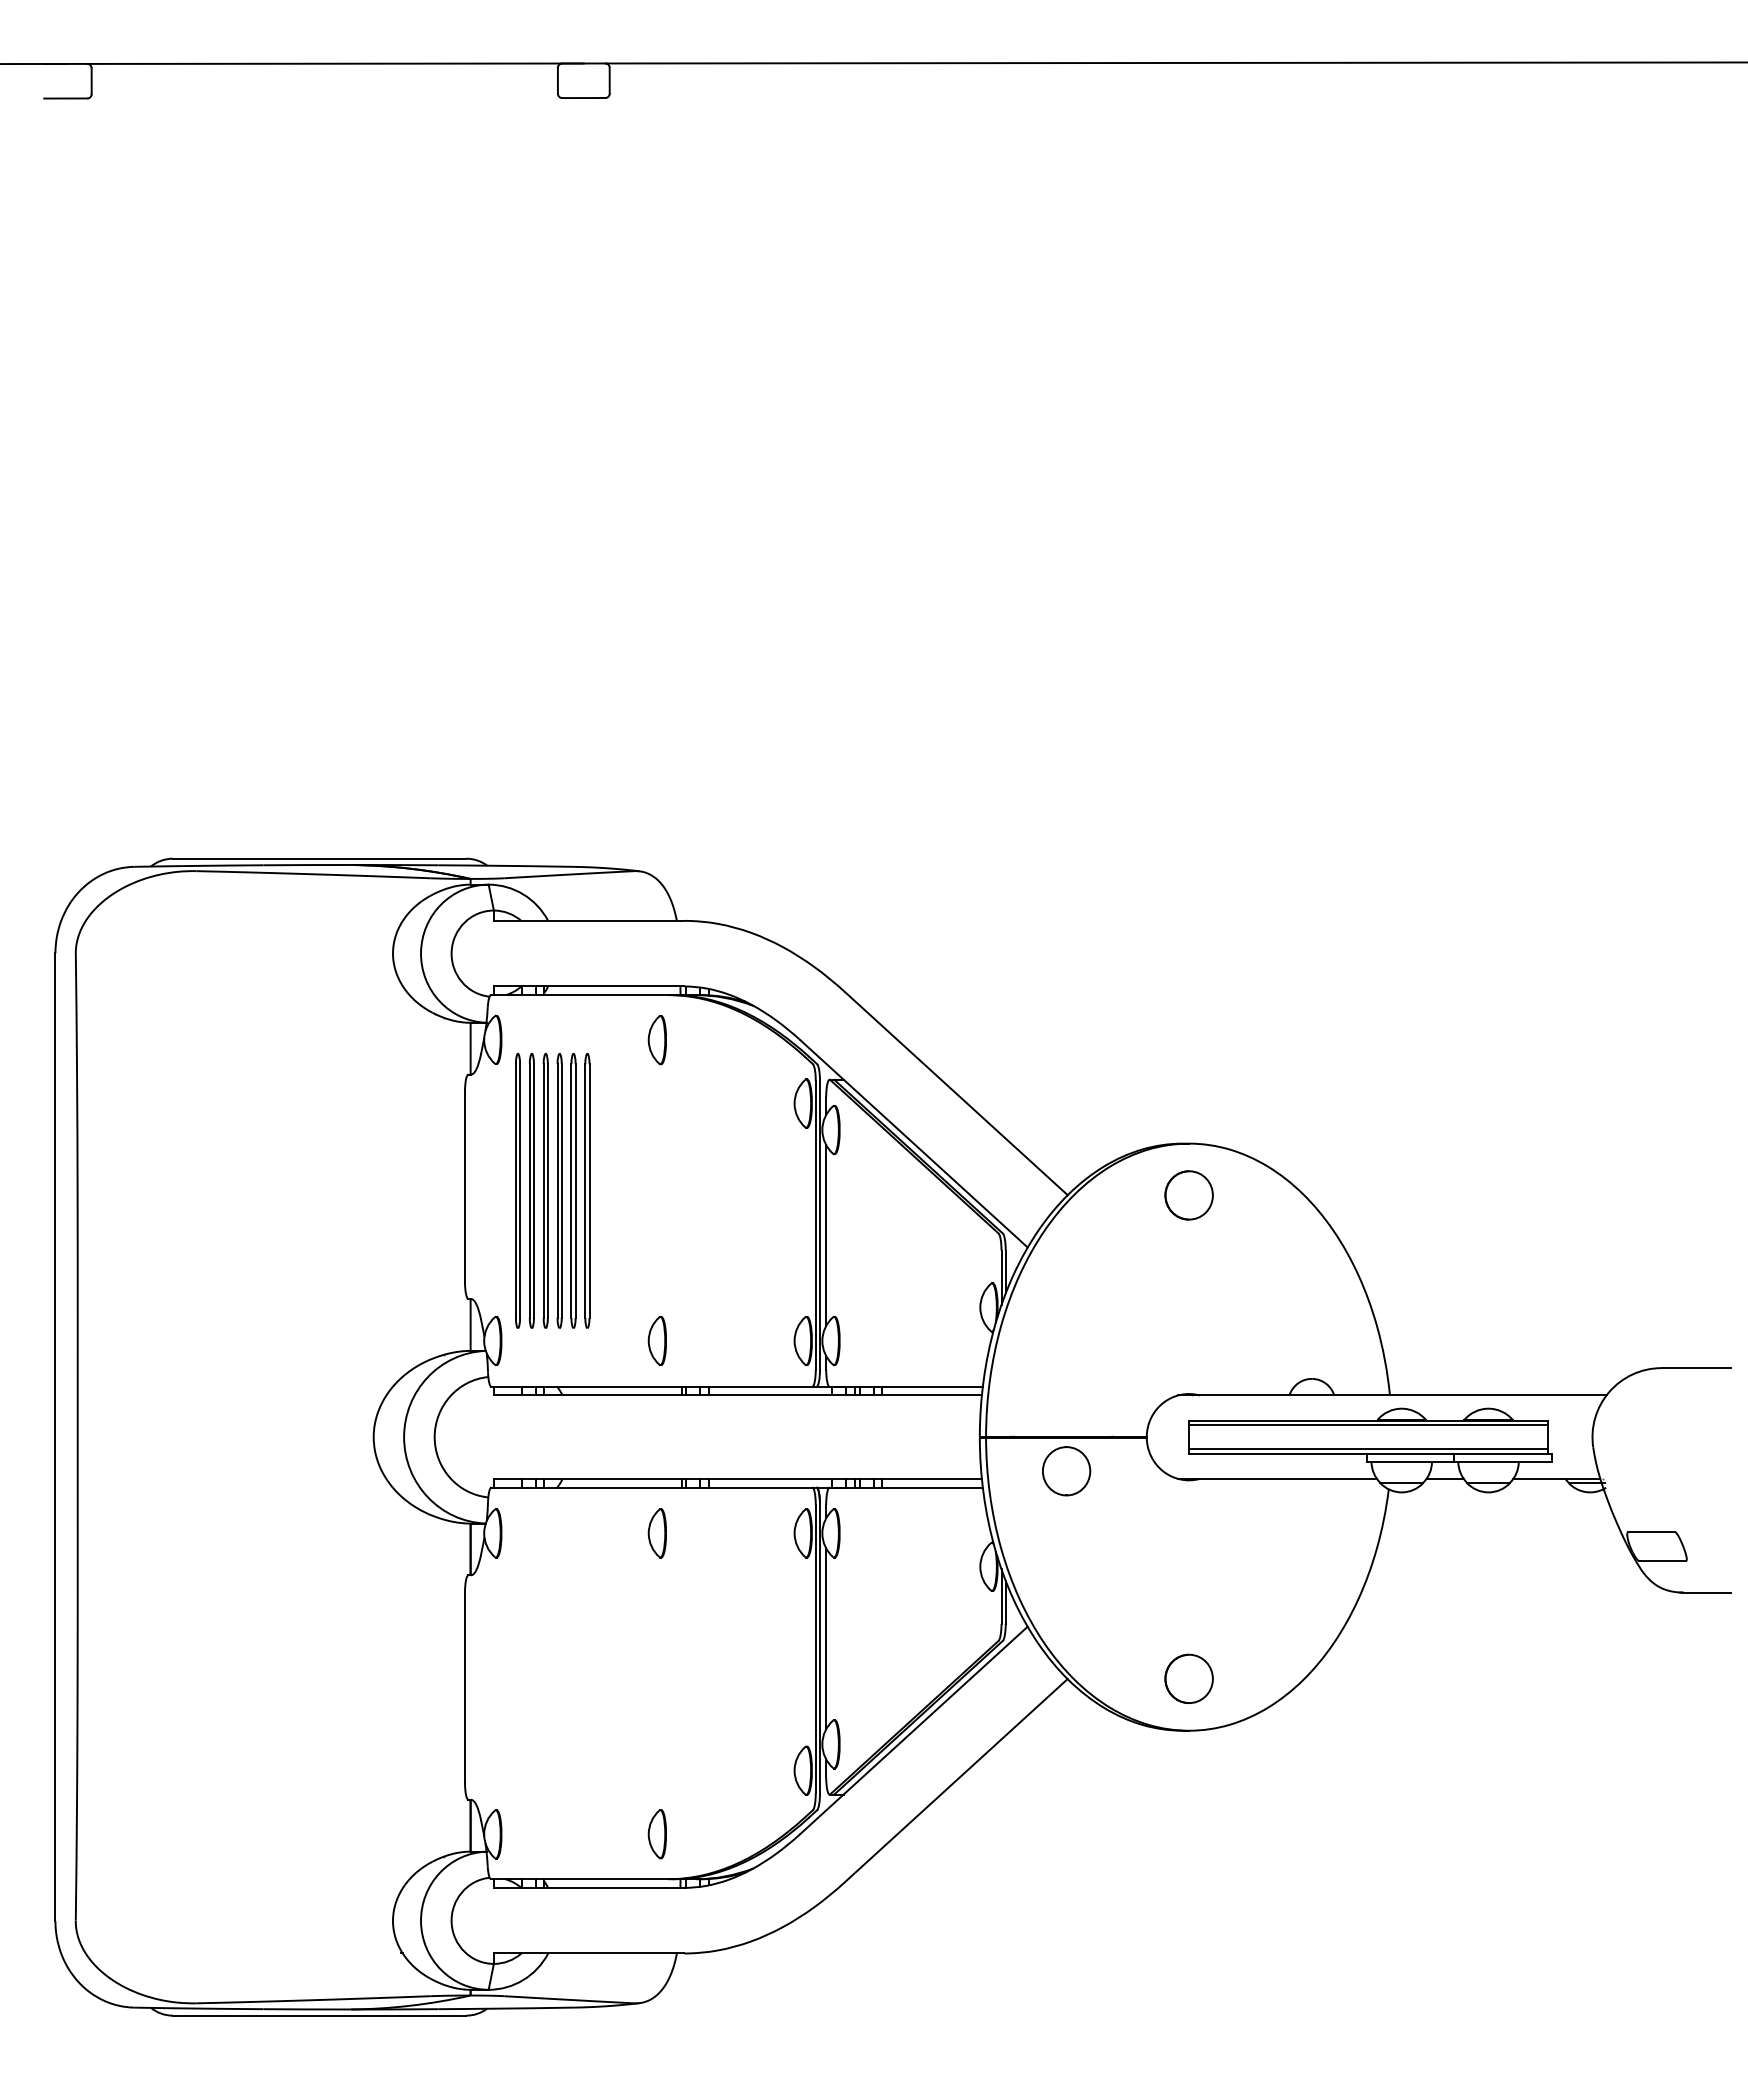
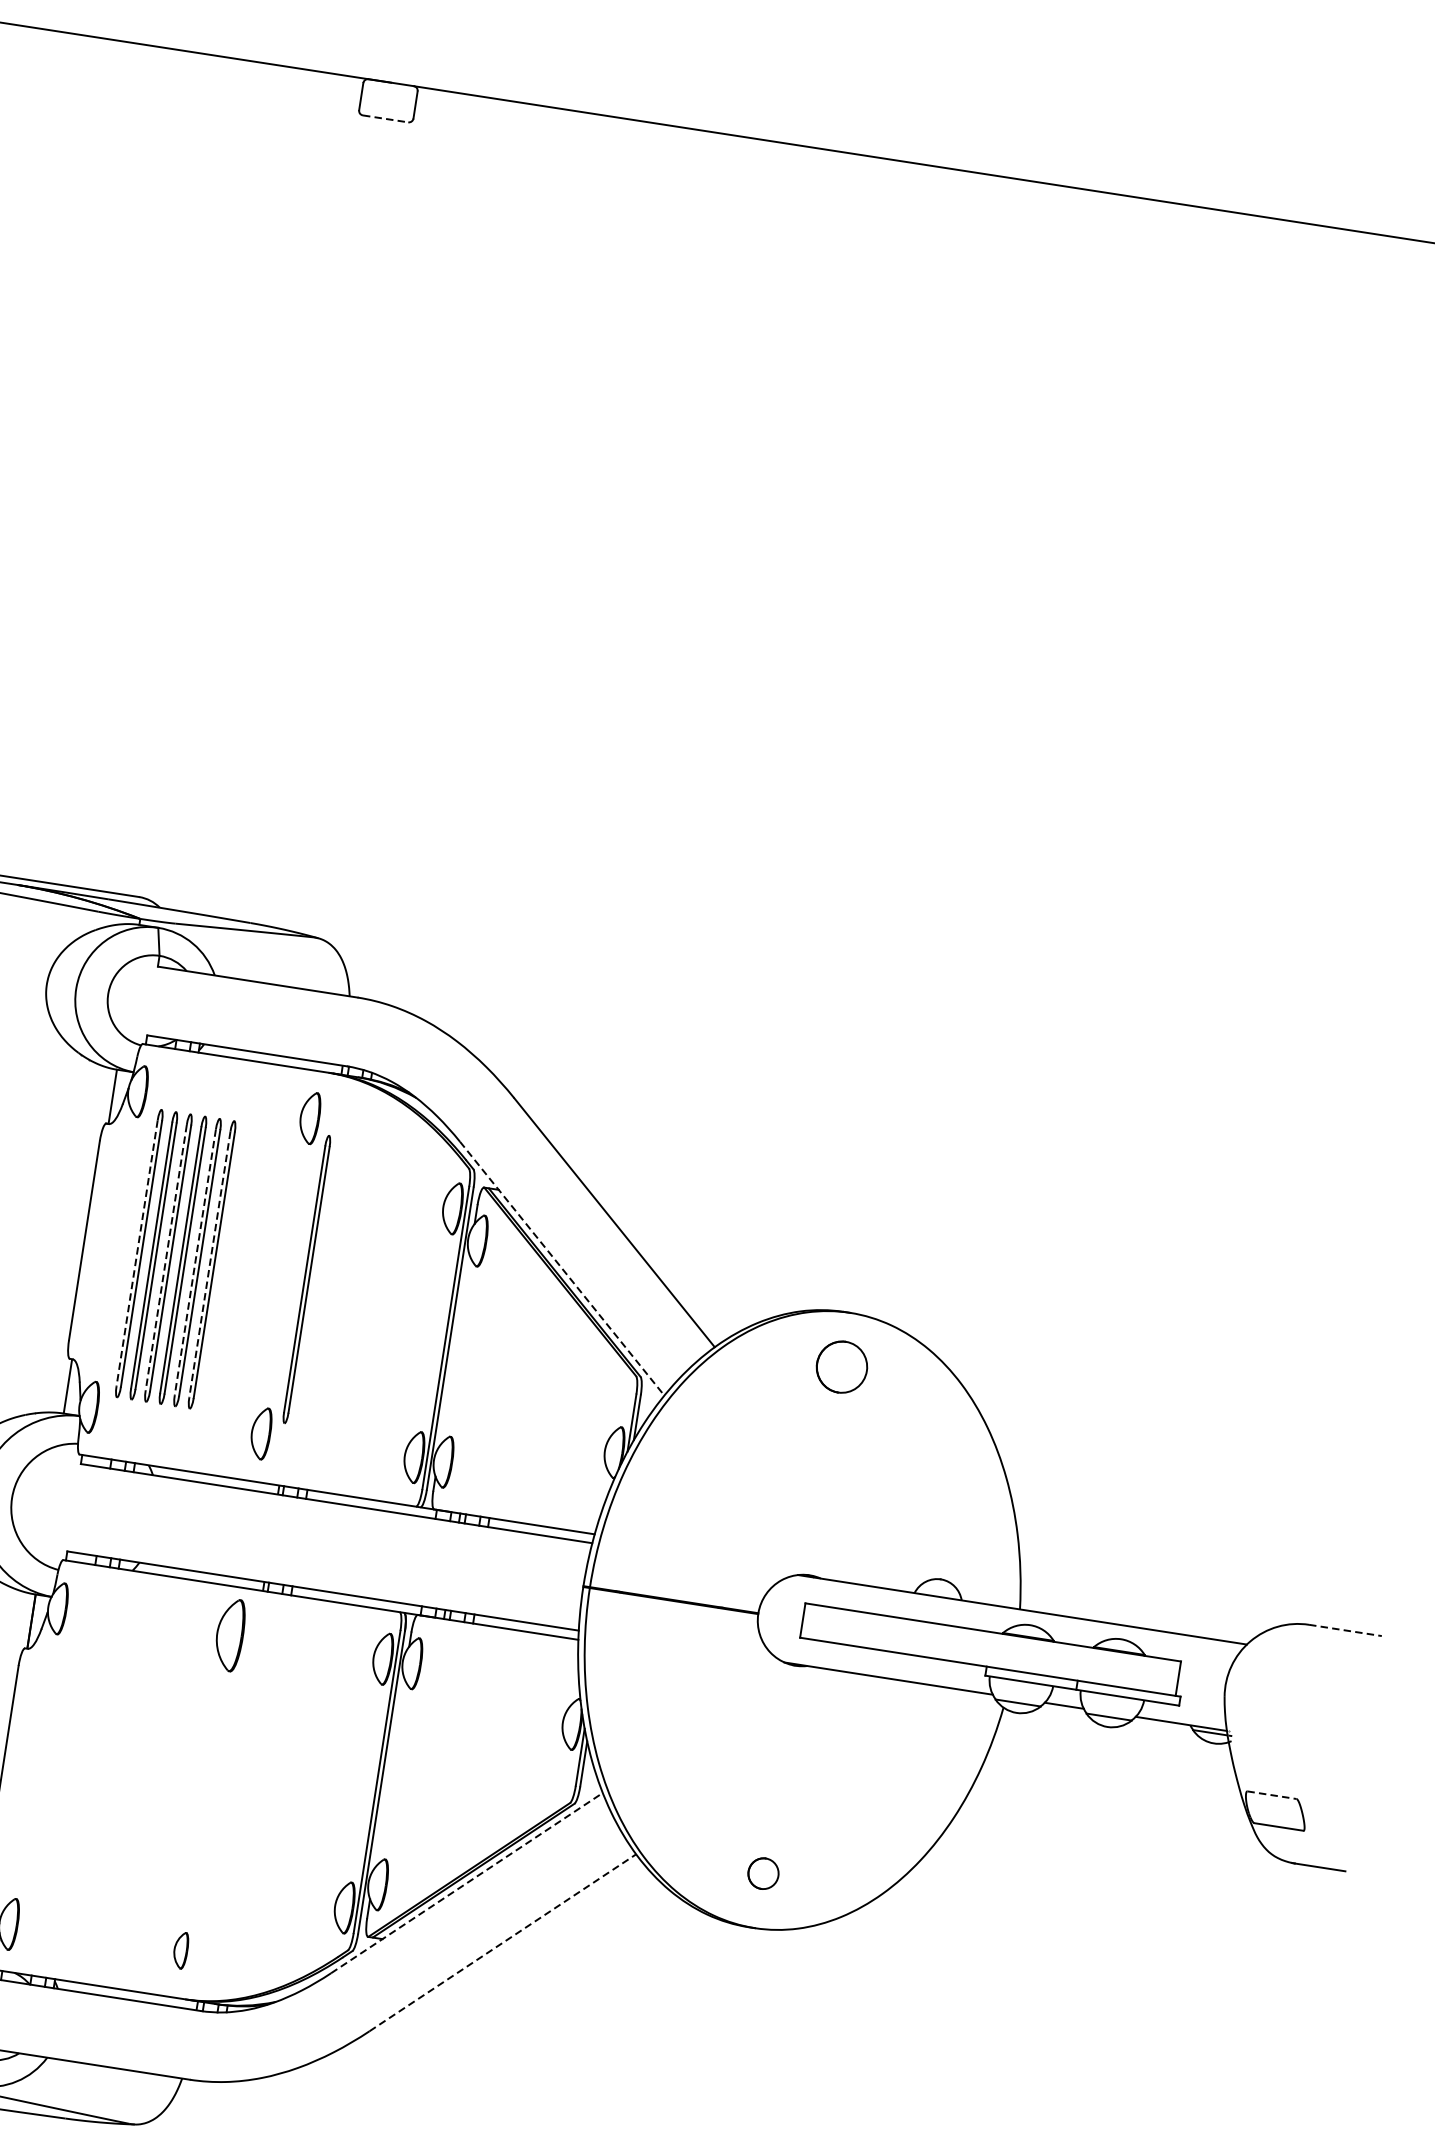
line: (583, 98) -> (385, 119), solid -> dashed
line: (914, 1144) -> (562, 1269), solid -> dashed
line: (515, 1190) -> (136, 1252), solid -> dashed
line: (543, 1190) -> (166, 1257), solid -> dashed
line: (571, 1190) -> (195, 1261), solid -> dashed
line: (585, 1190) -> (210, 1264), solid -> dashed
part: (677, 1190) -> (306, 1279), added
line: (826, 1235) -> (455, 1350), removed
line: (1696, 1368) -> (1345, 1630), solid -> dashed
line: (1368, 1425) -> (992, 1637), removed
line: (1368, 1449) -> (988, 1662), removed
part: (1066, 1471) -> (668, 1636), removed
line: (1652, 1532) -> (1272, 1795), solid -> dashed
part: (656, 1533) -> (228, 1635), size x1.4
line: (826, 1638) -> (390, 1772), removed
part: (1188, 1678) -> (762, 1873), size x0.6
line: (914, 1730) -> (467, 1883), solid -> dashed
line: (956, 1780) -> (503, 1942), solid -> dashed
part: (656, 1834) -> (180, 1950), size x0.7

